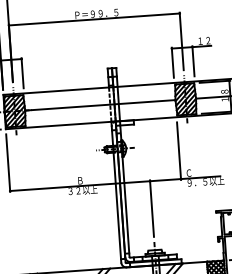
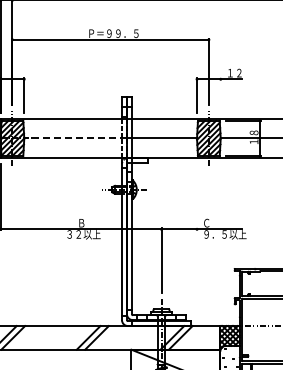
line: (193, 61) -> (220, 95), removed
line: (69, 107) -> (75, 138), solid -> dashed
line: (179, 151) -> (197, 197), removed

